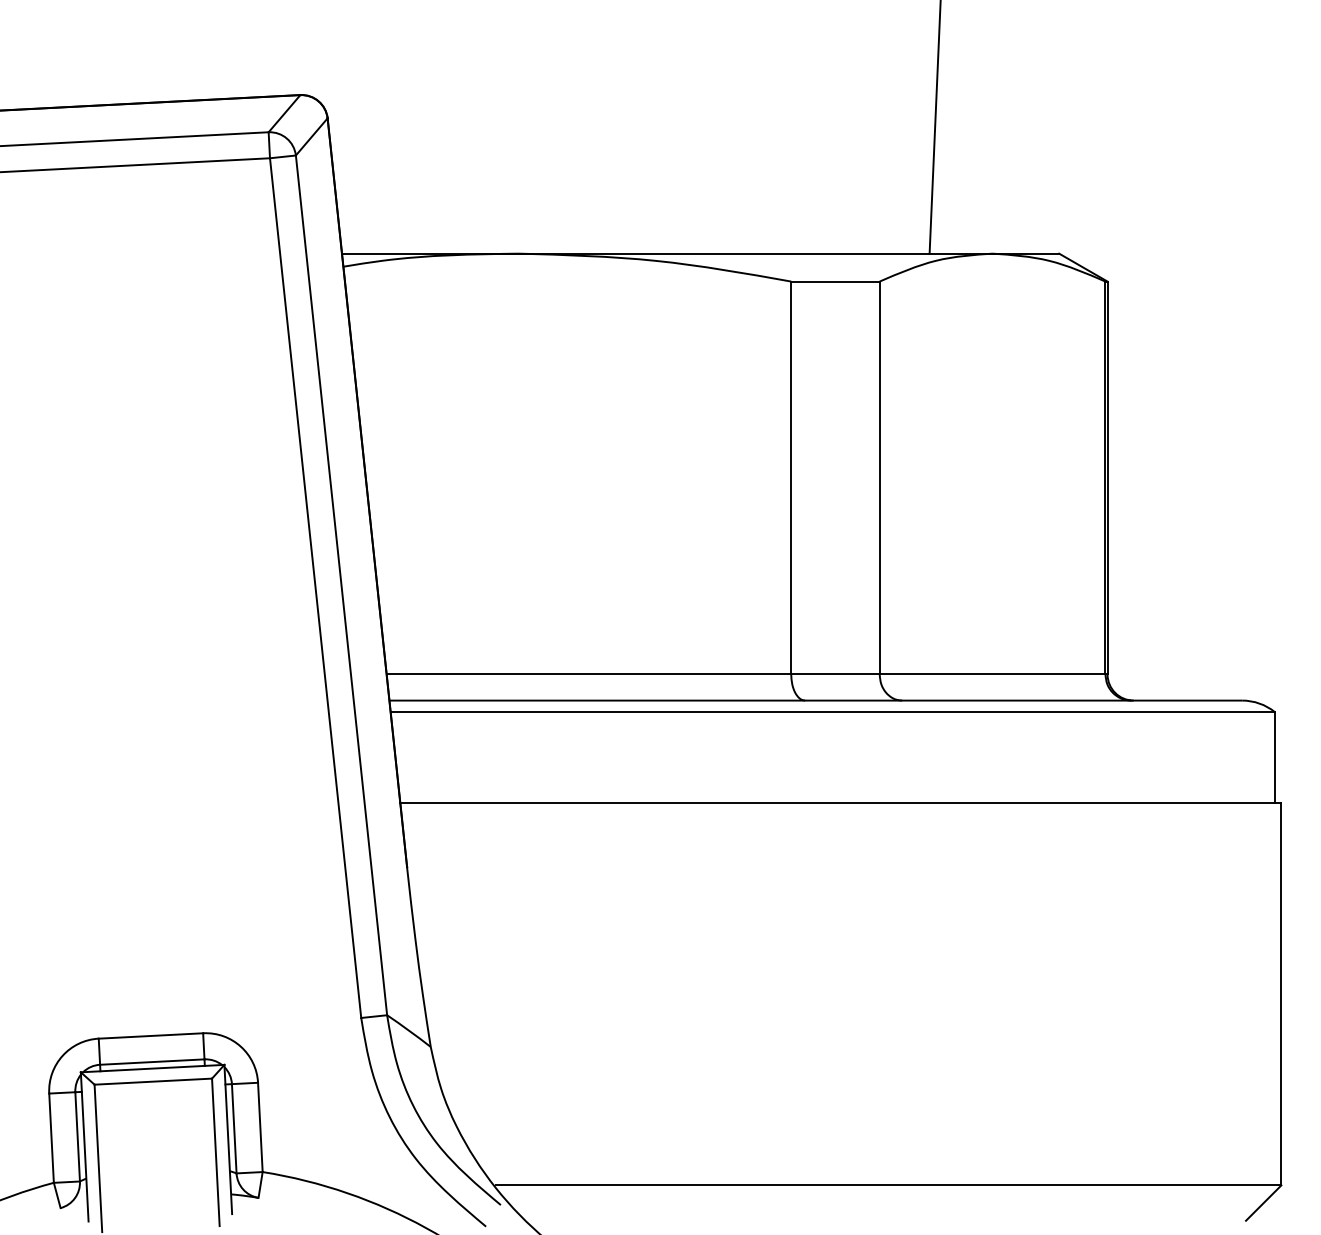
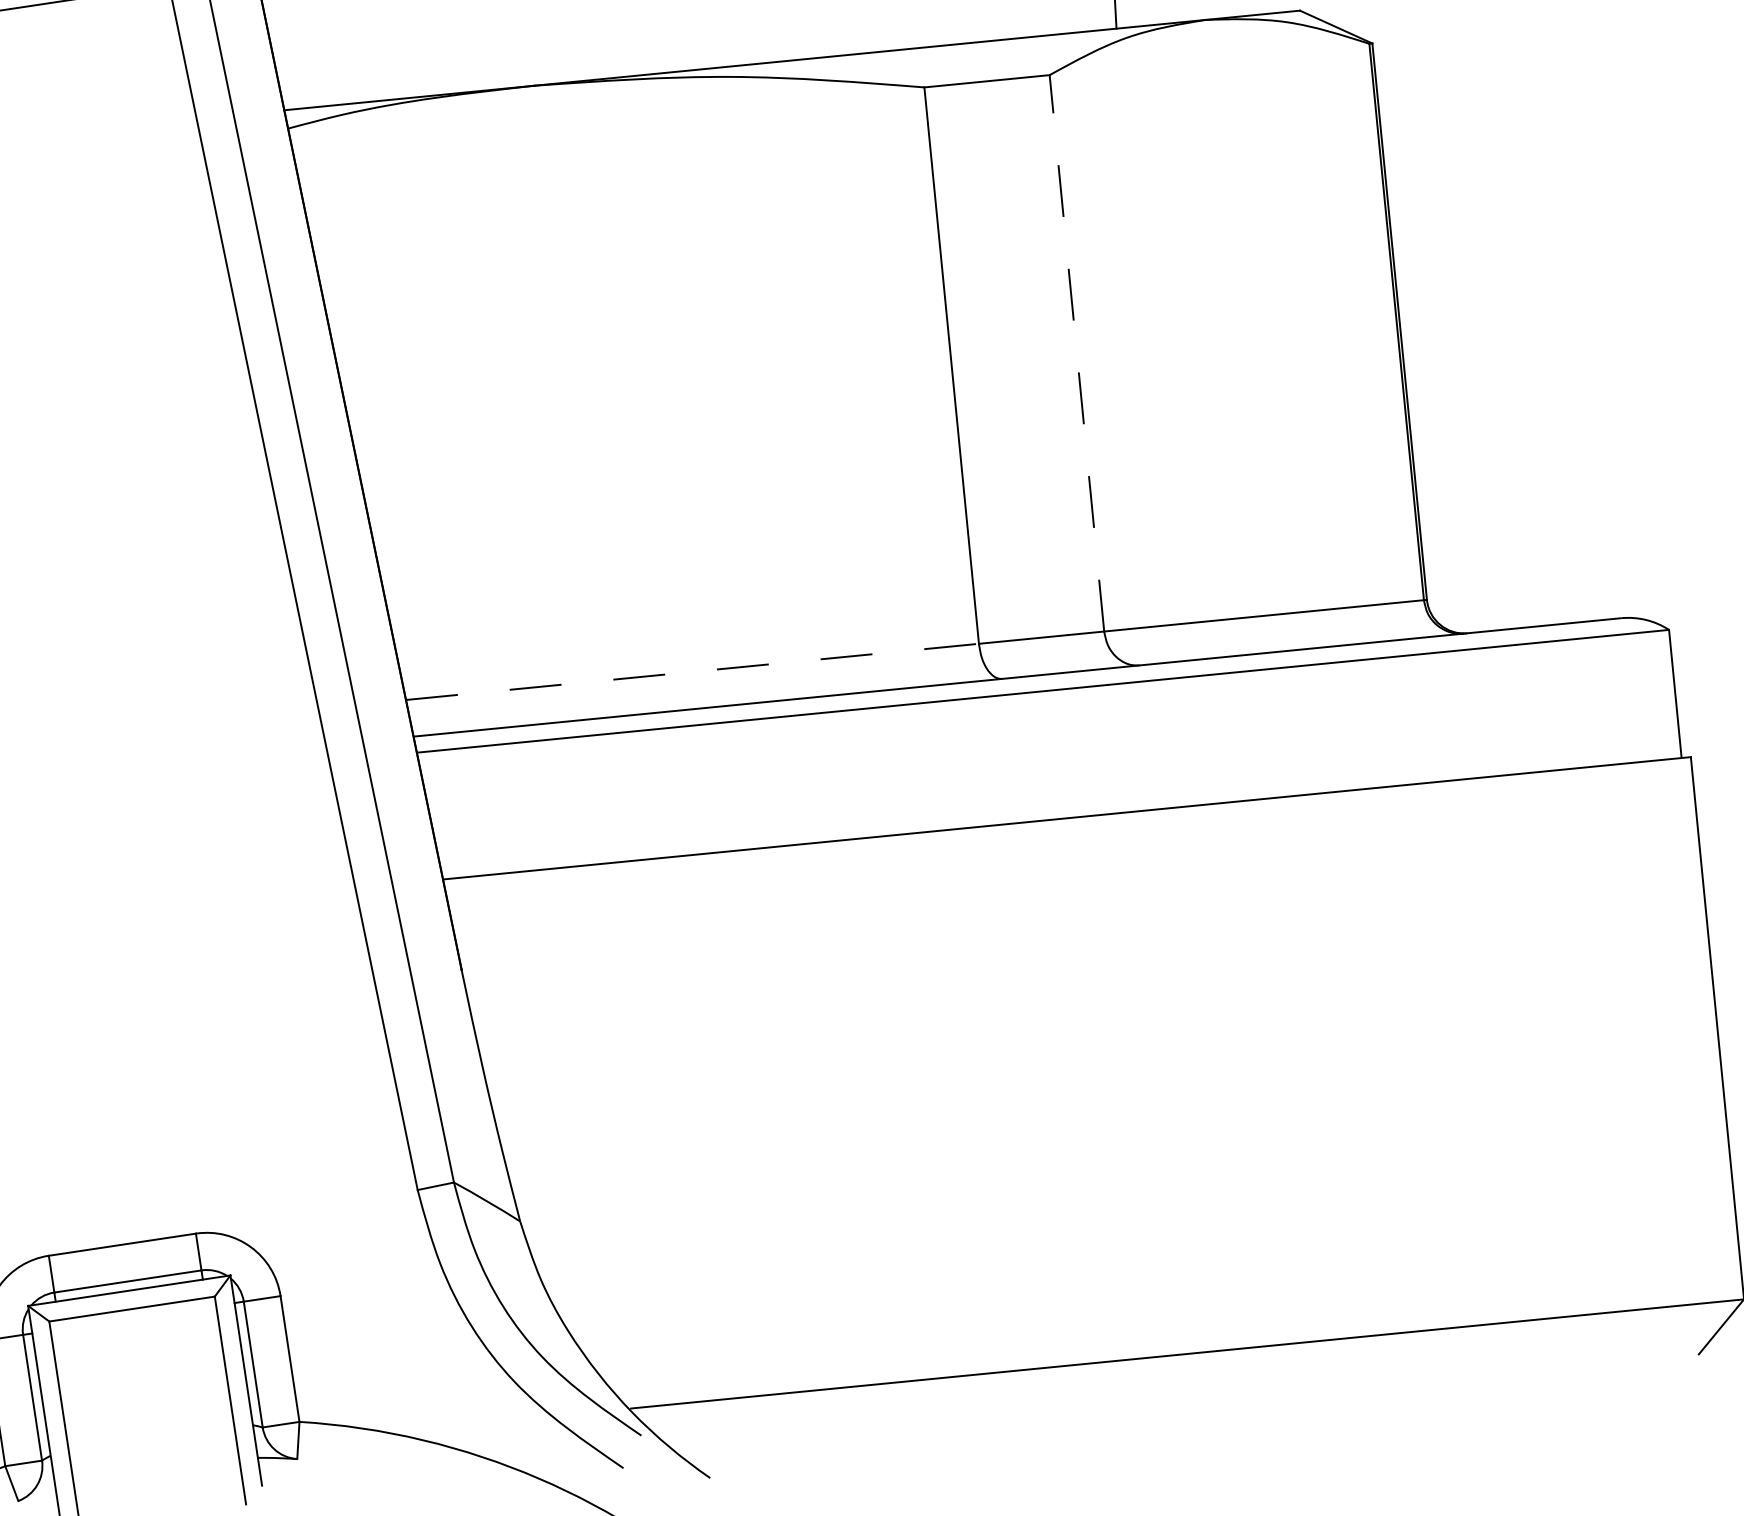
line: (879, 477) -> (1076, 352), solid -> dashed
line: (589, 674) -> (693, 671), solid -> dashed

